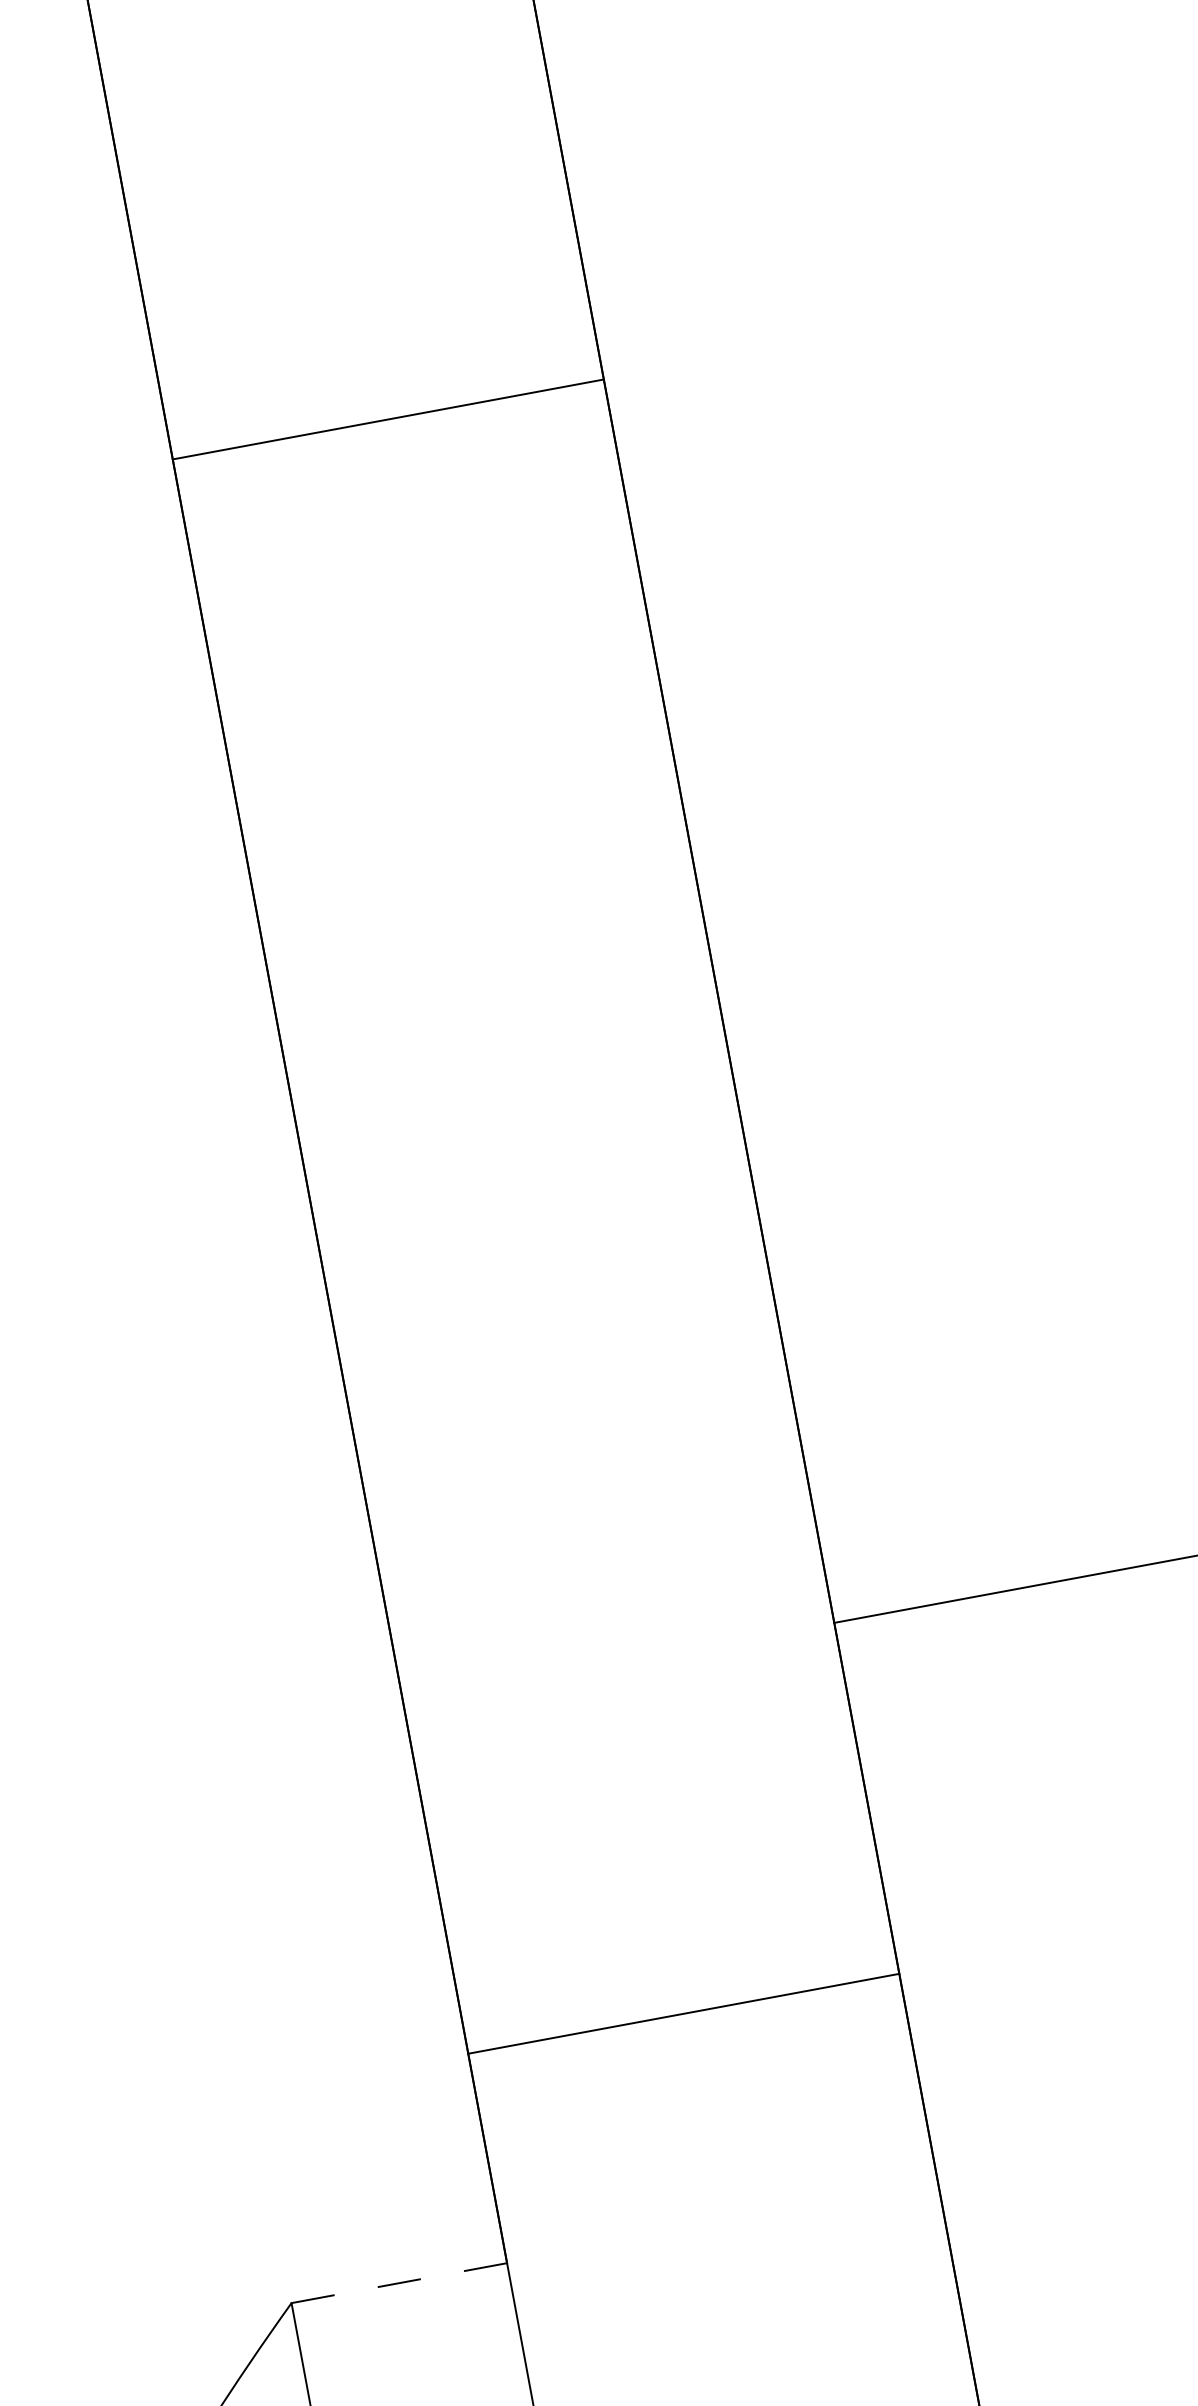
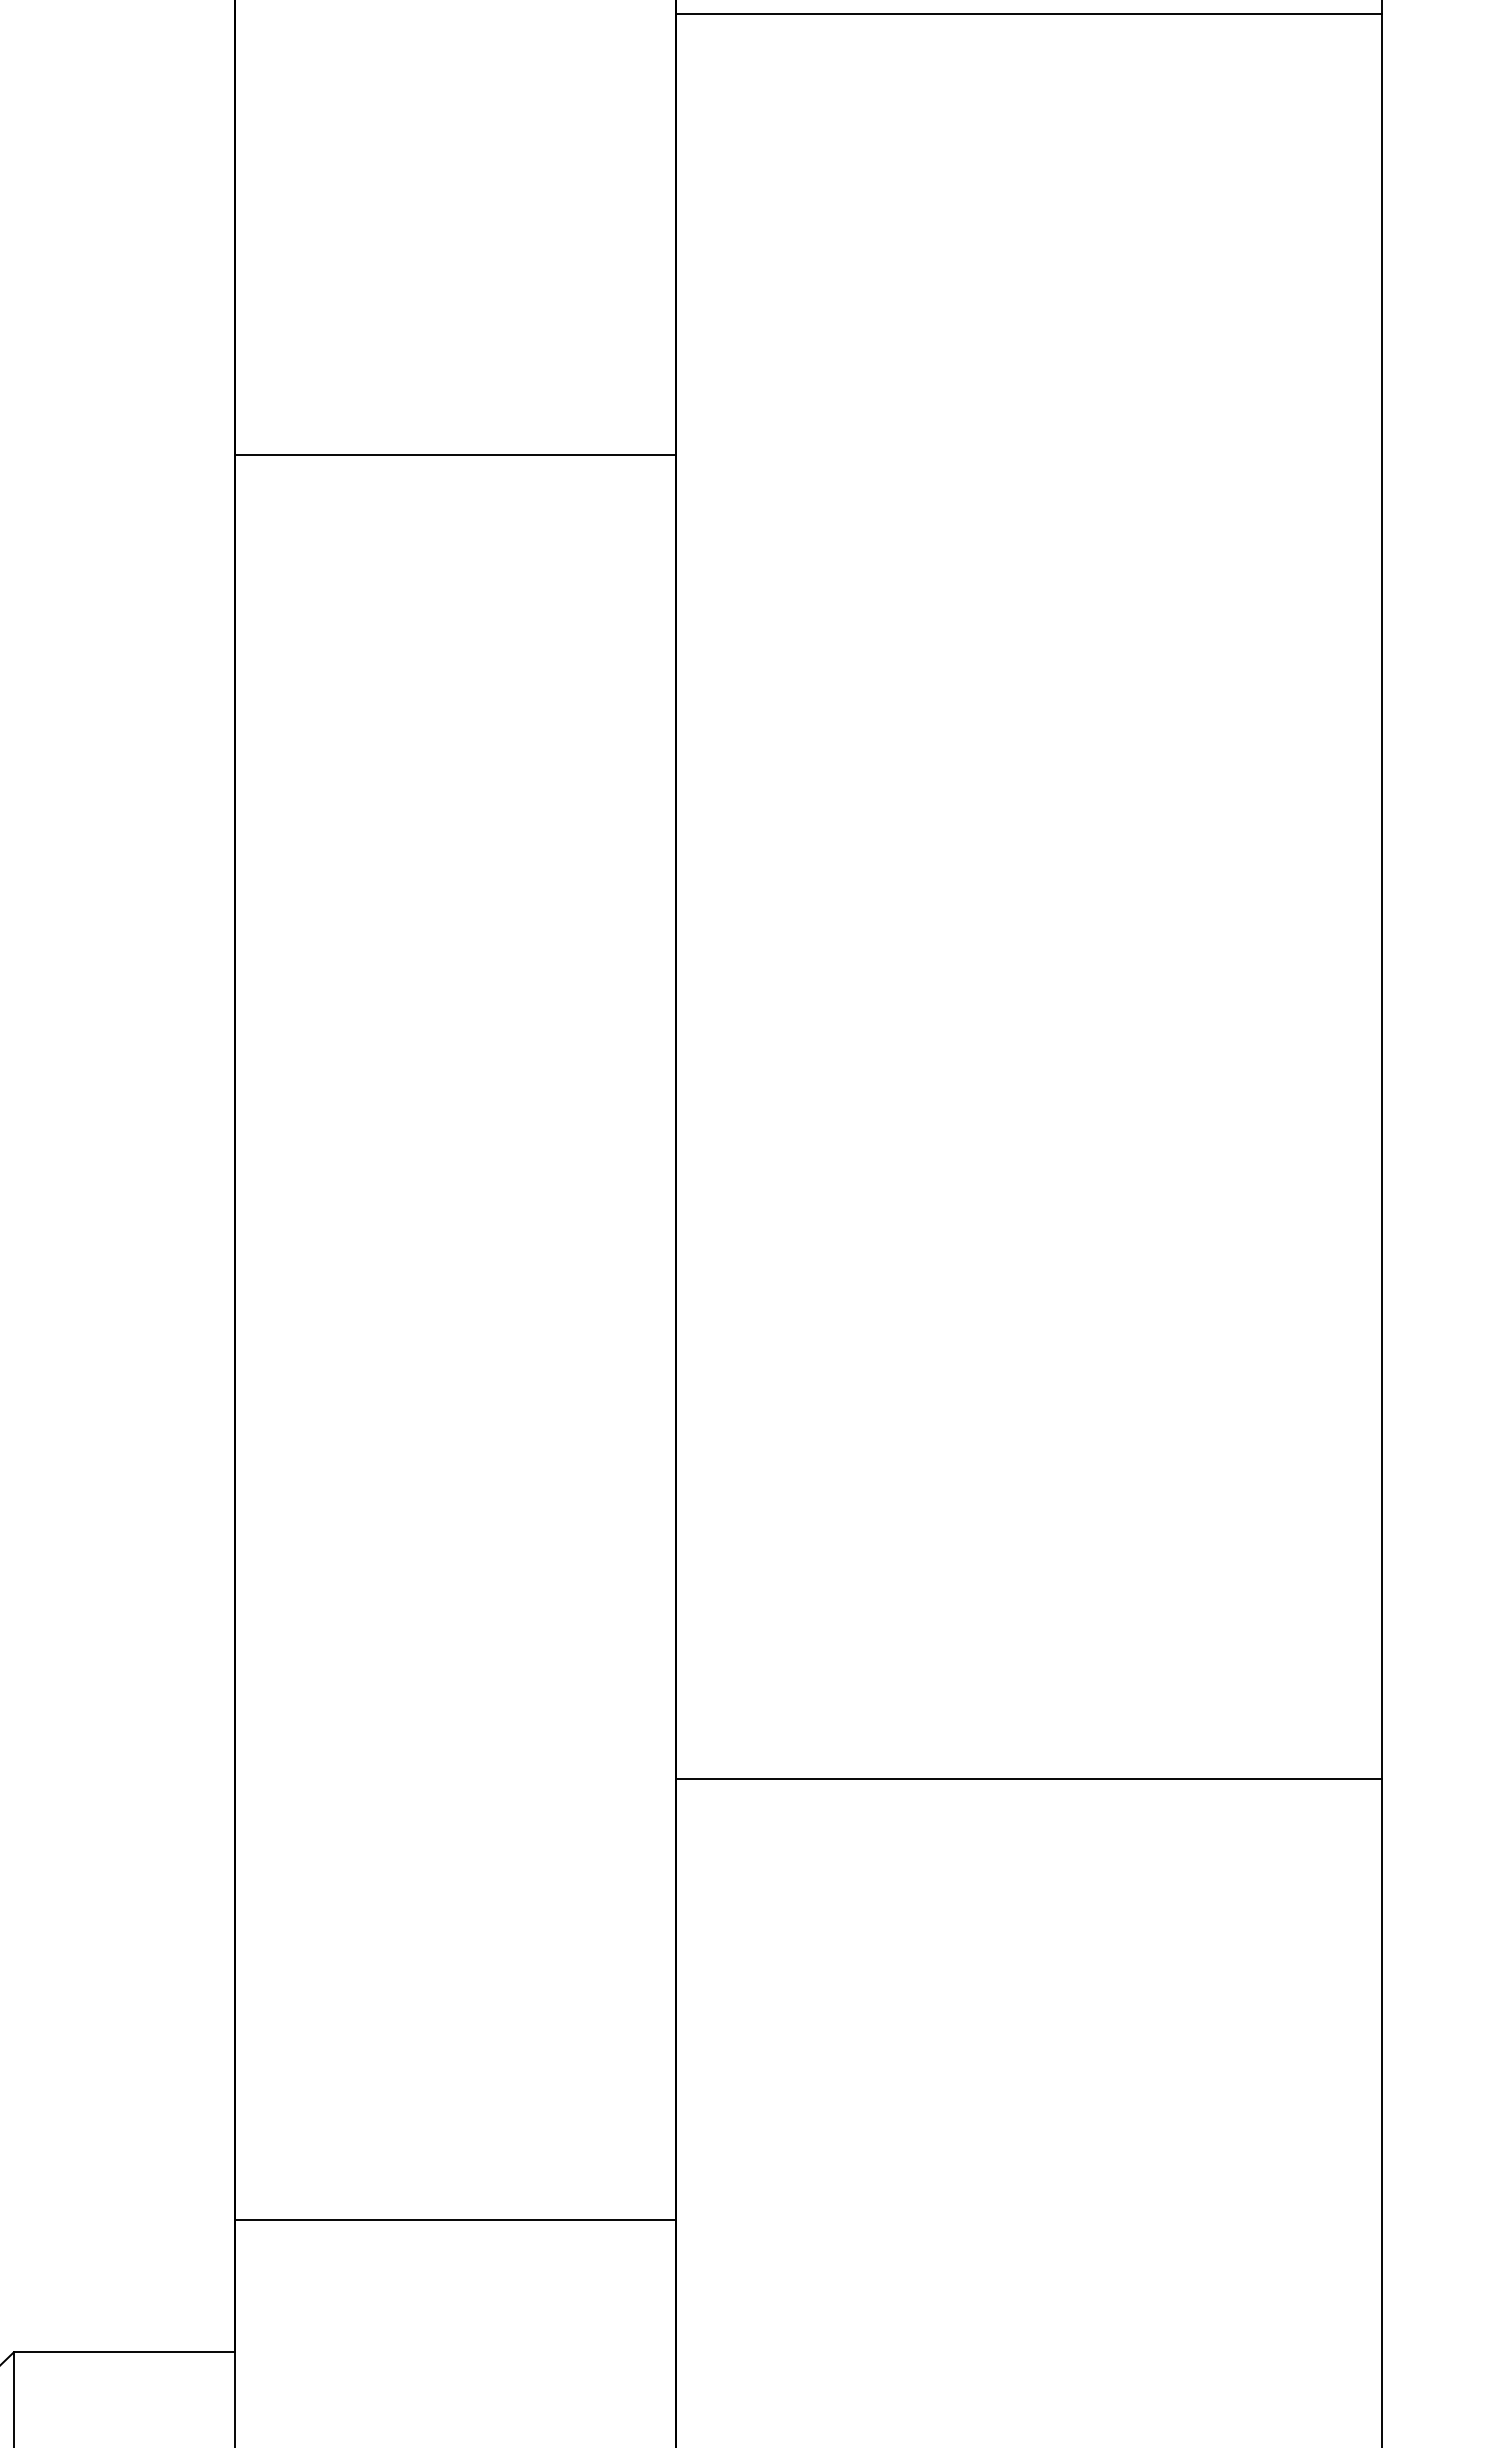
line: (387, 419) -> (454, 454), moved
line: (683, 2013) -> (454, 2219), moved
line: (399, 2283) -> (124, 2352), dashed -> solid

